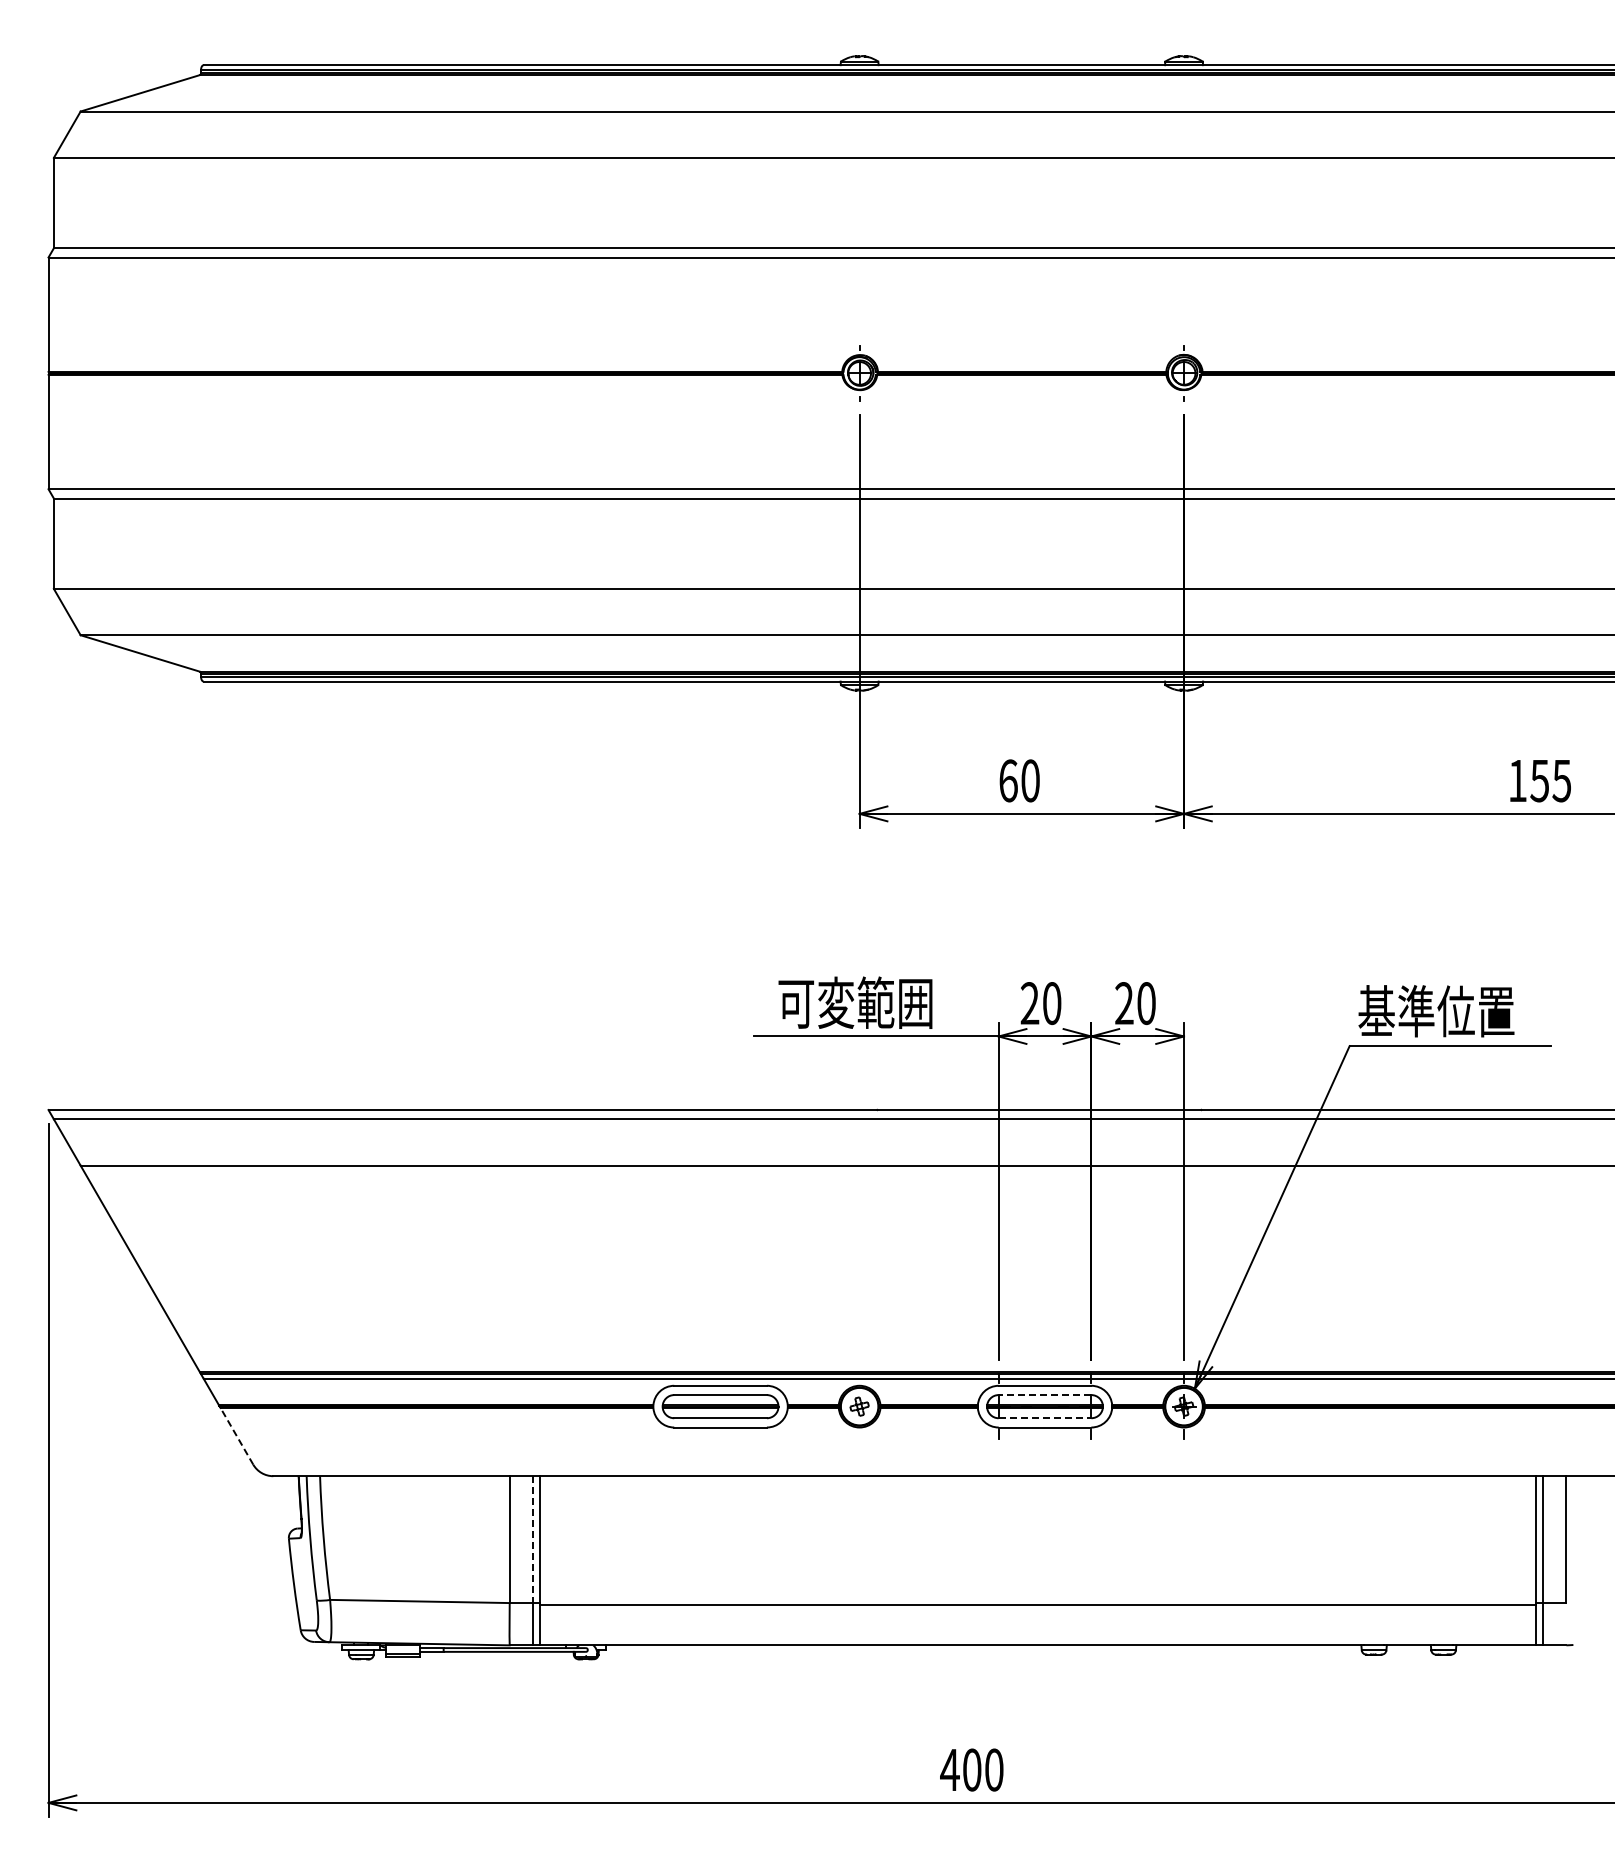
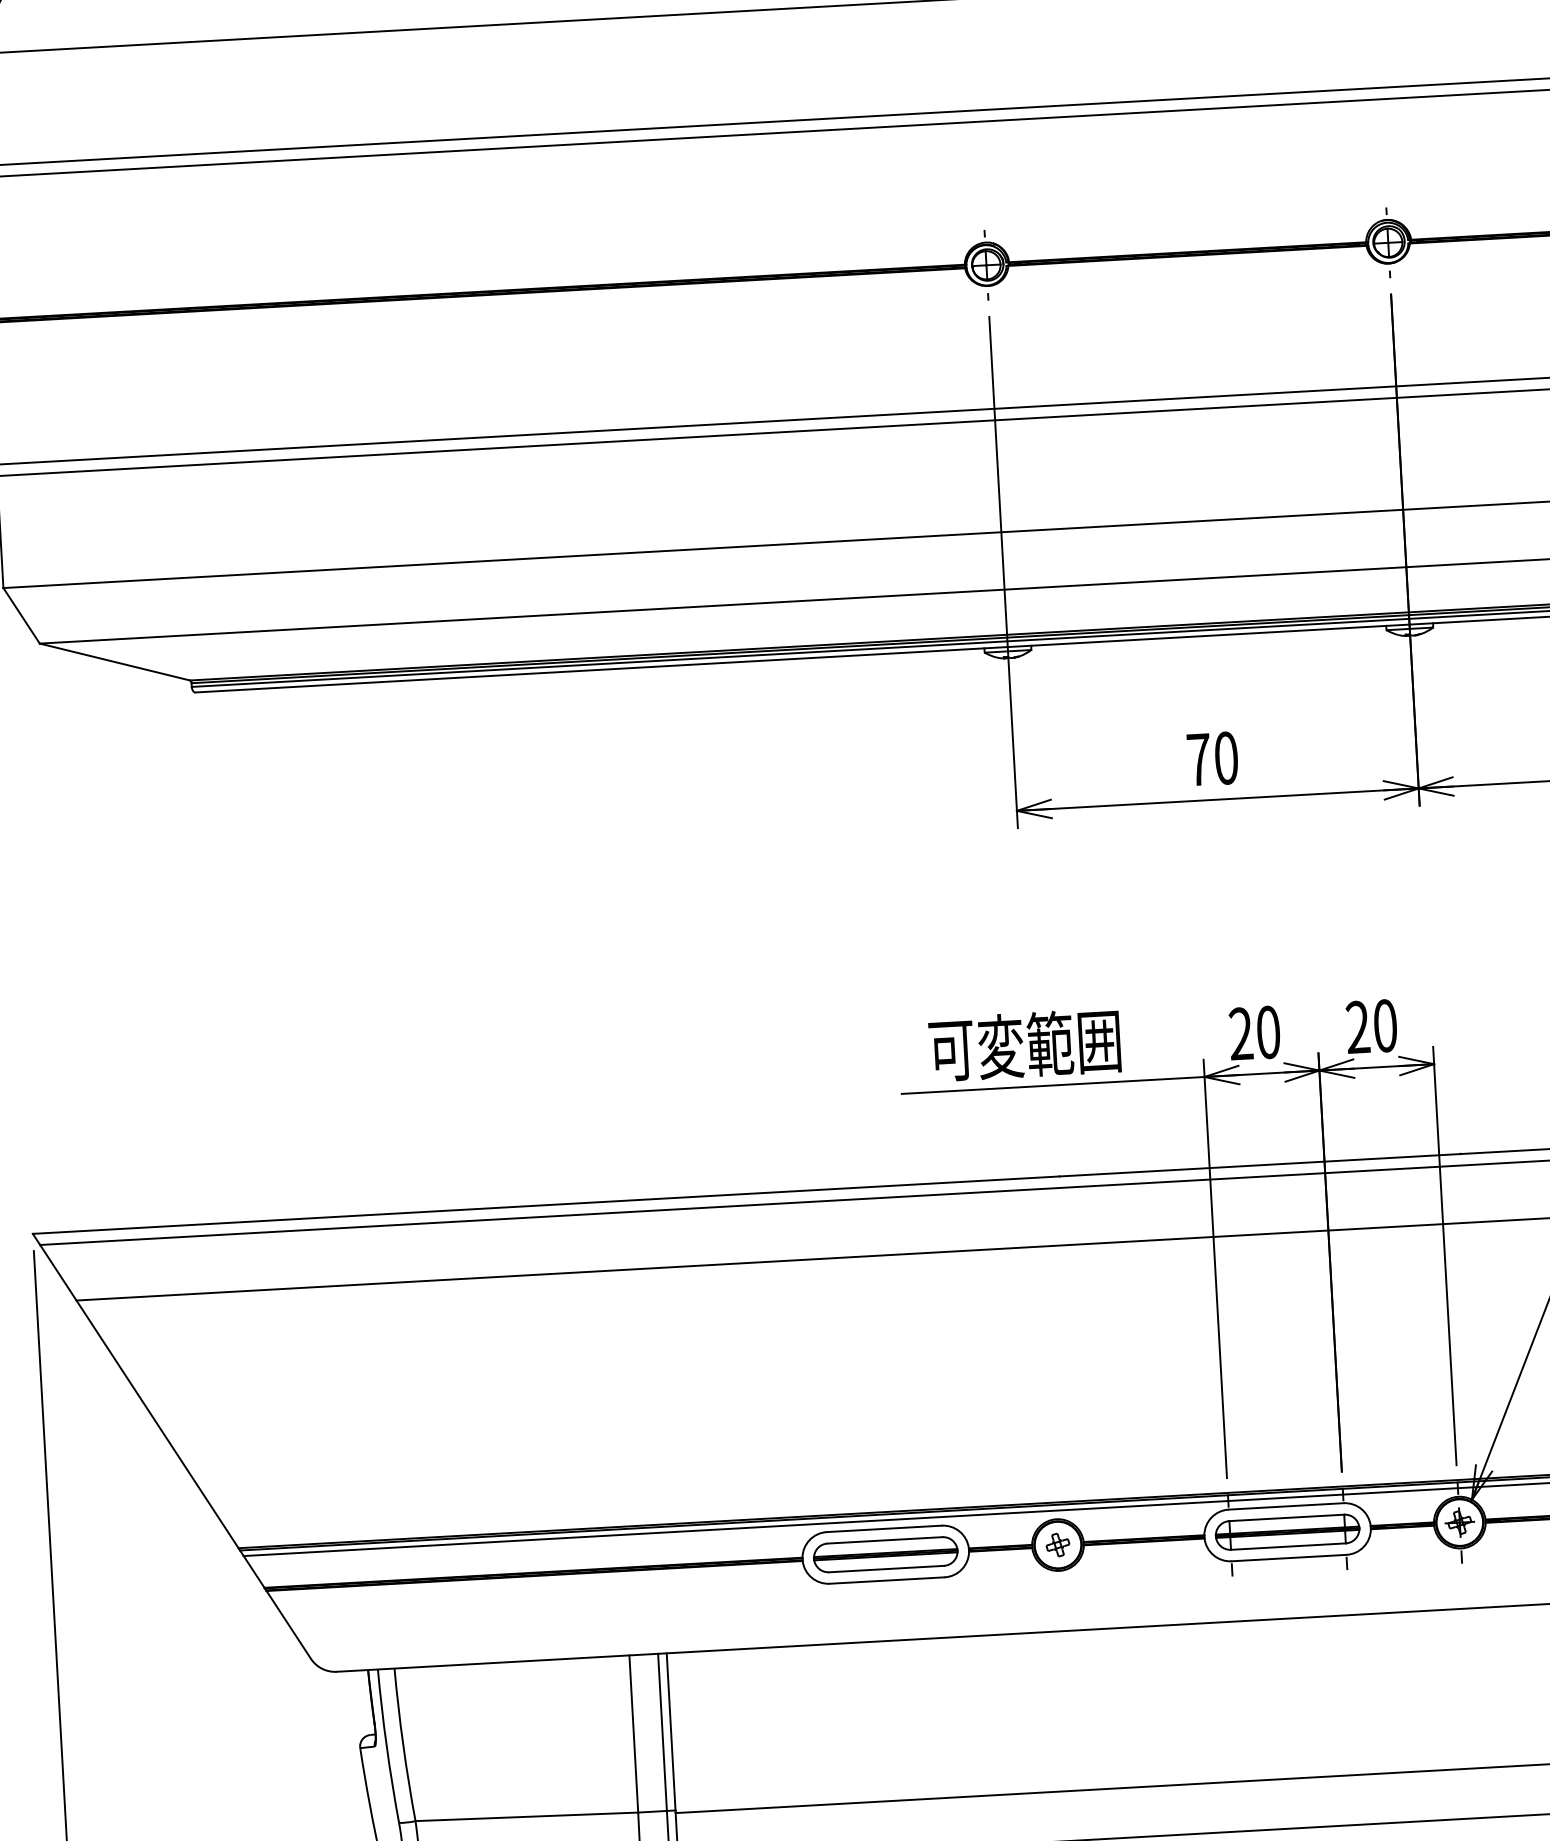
text: (1008, 780) -> (1199, 759), 60 -> 70
line: (1044, 1395) -> (1286, 1518), dashed -> solid
line: (1045, 1418) -> (1289, 1546), dashed -> solid
line: (236, 1436) -> (288, 1625), dashed -> solid
line: (532, 1540) -> (662, 1733), dashed -> solid

